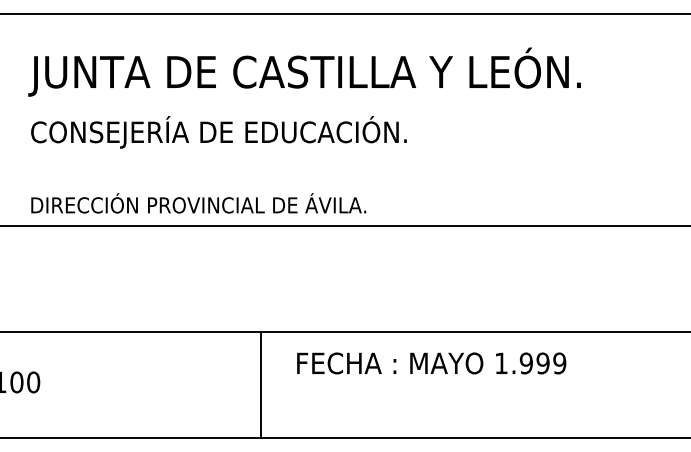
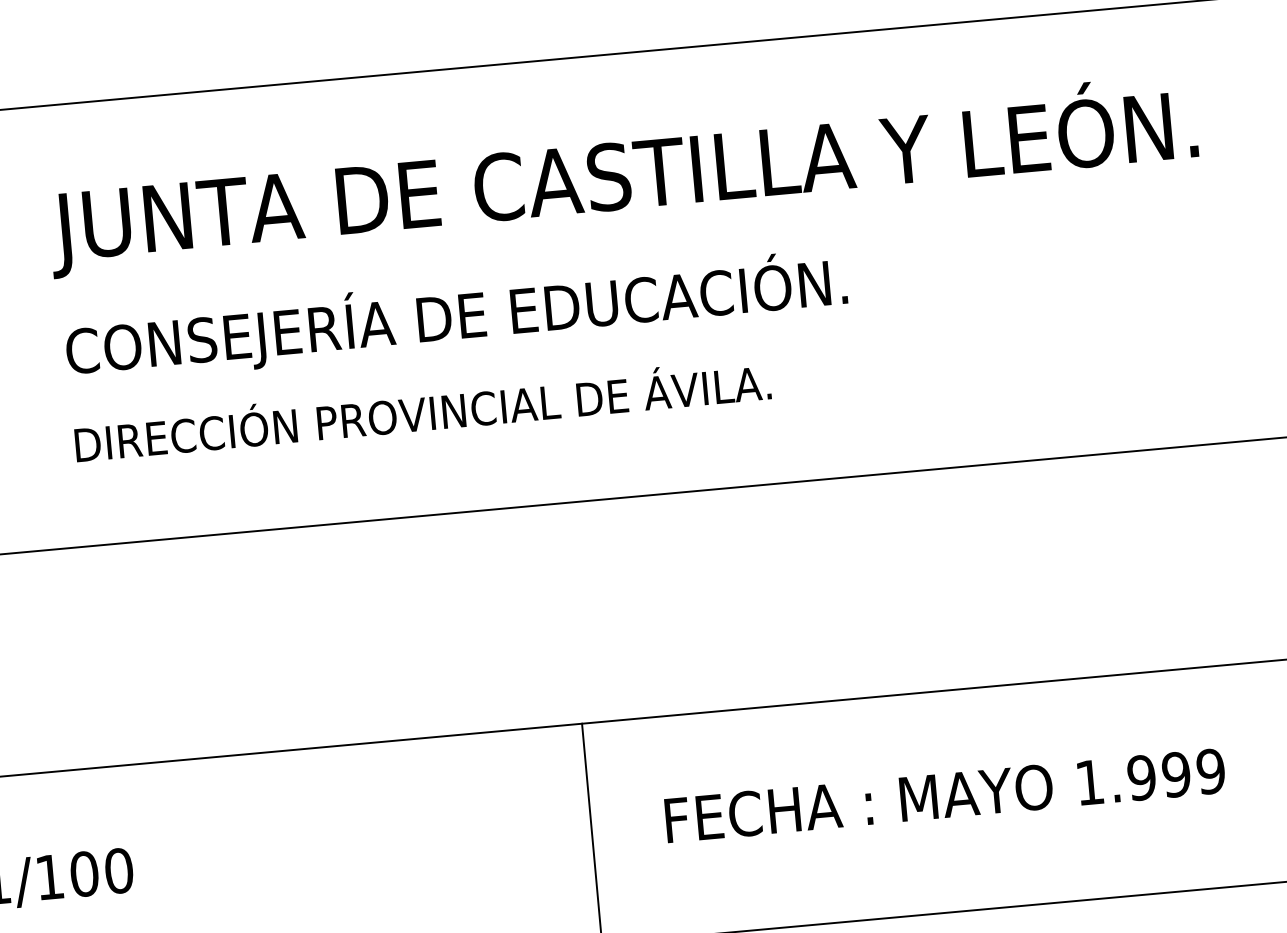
text: (198, 203) -> (422, 410), moved
text: (431, 363) -> (944, 795), moved

